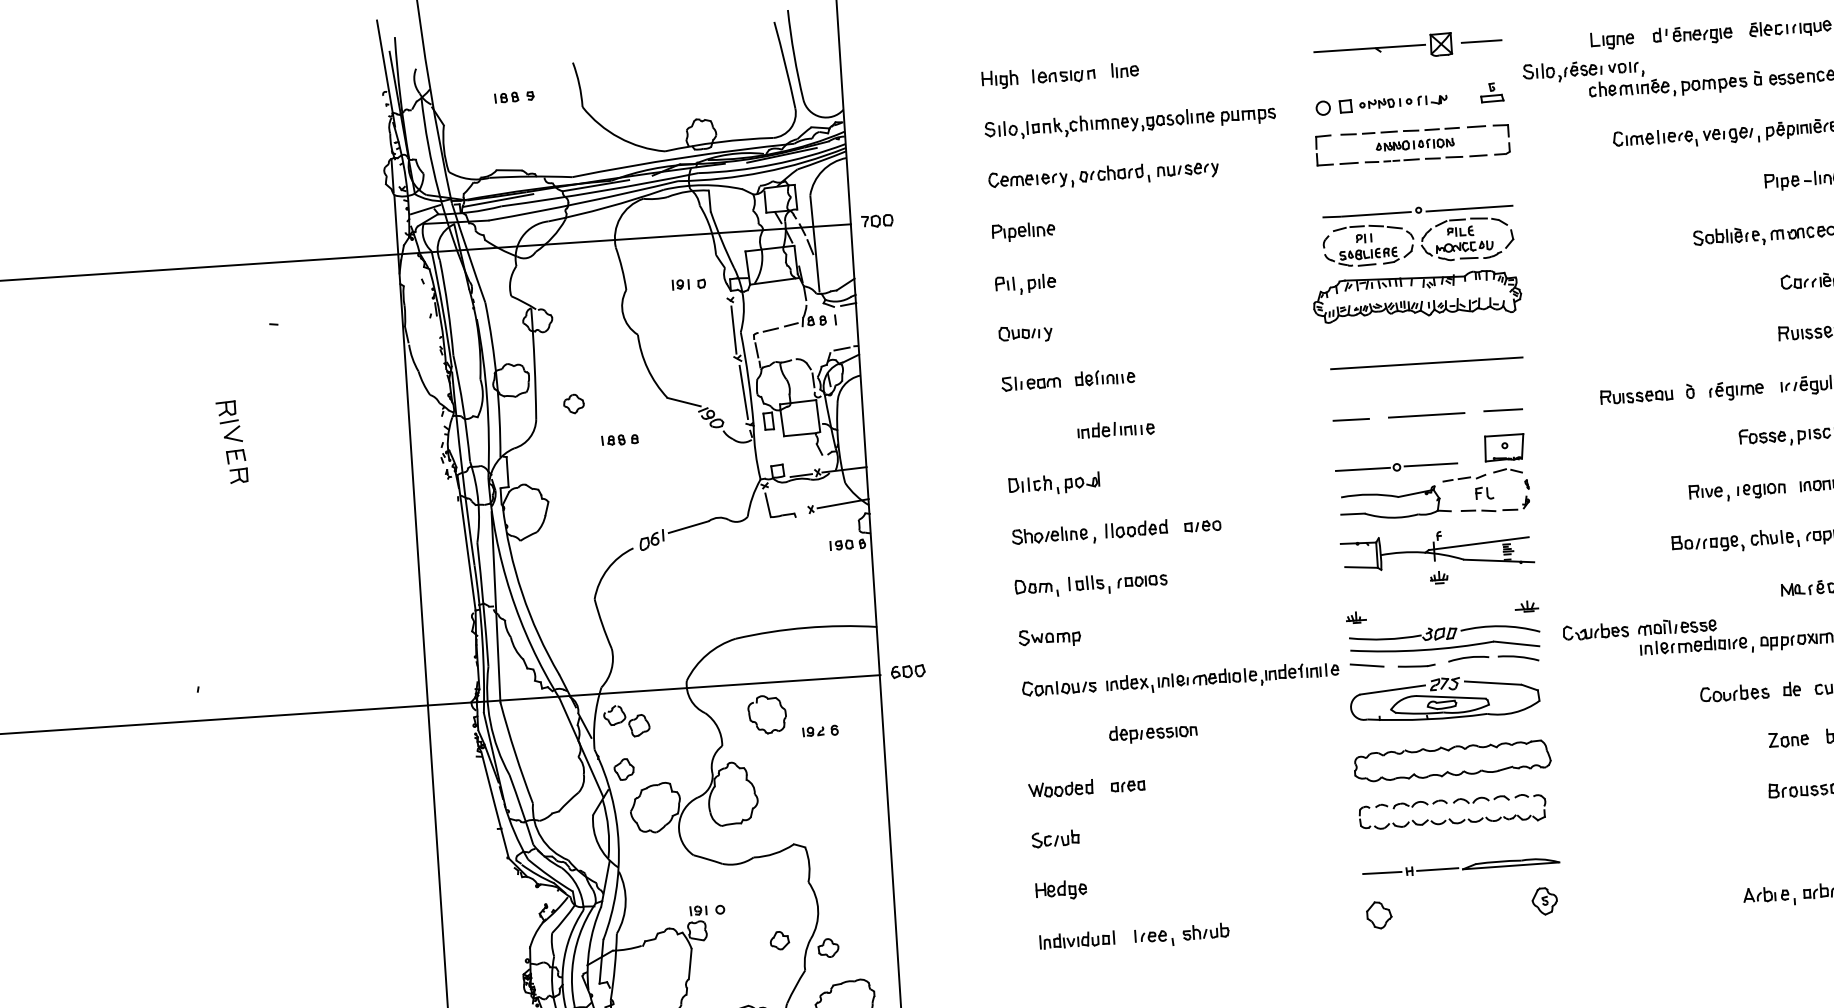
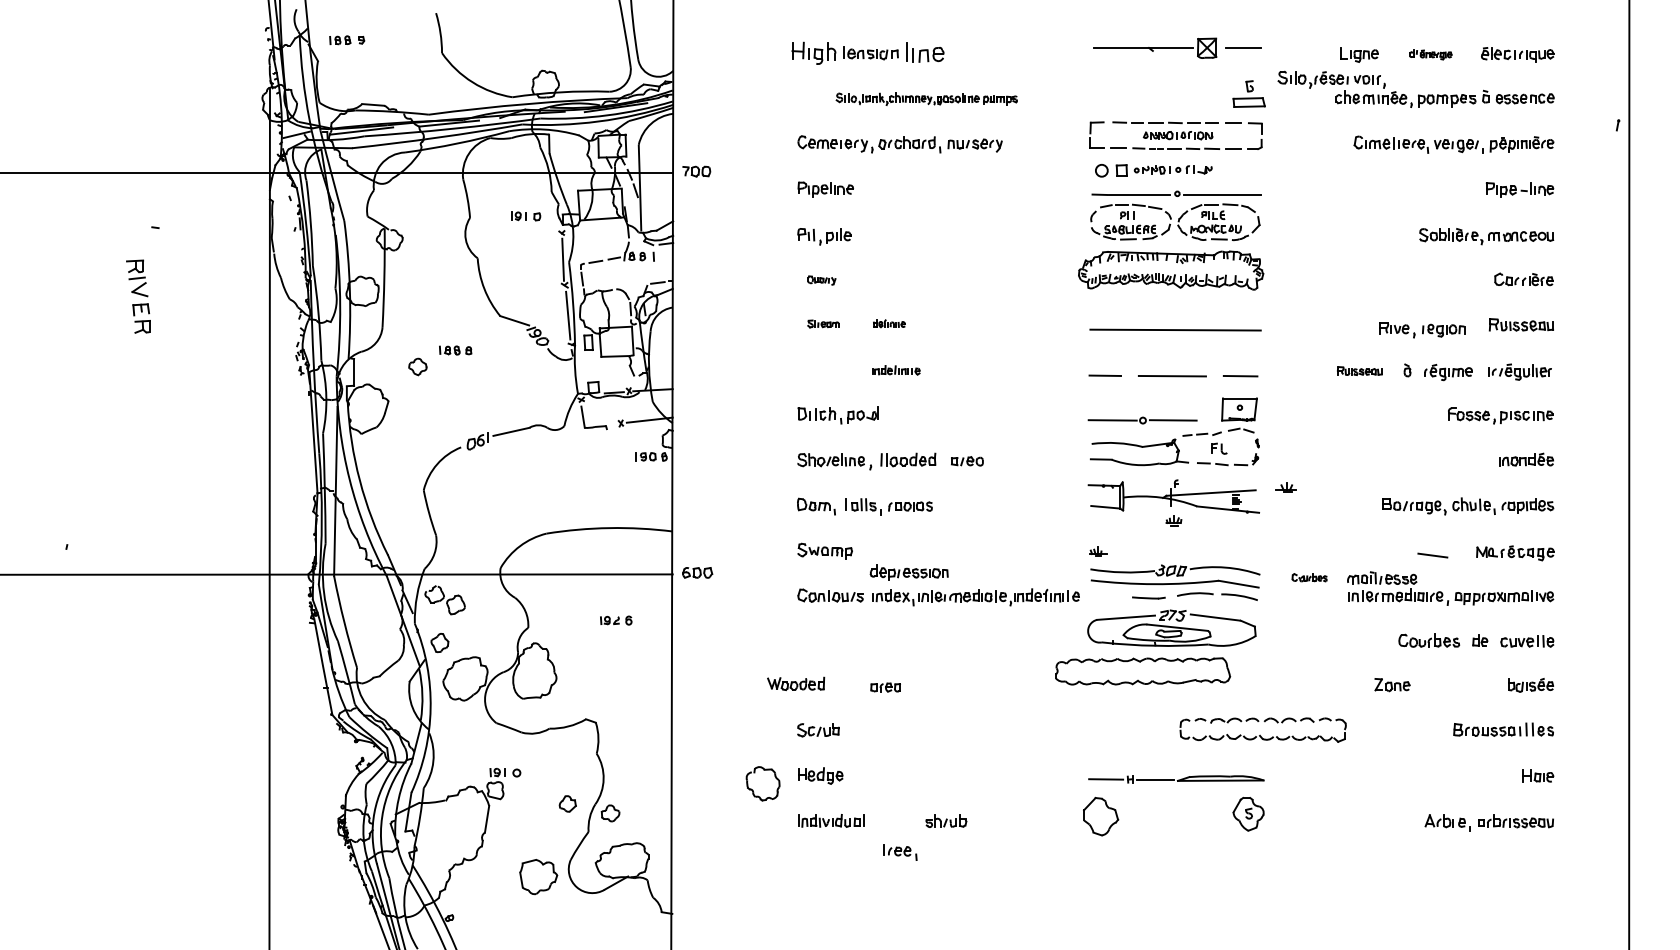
part: (1692, 34) -> (1430, 54), size x0.6
part: (1125, 69) -> (925, 51), size x1.6
part: (999, 79) -> (813, 53), size x1.4
part: (1492, 92) -> (1249, 93), size x1.6
part: (514, 97) -> (347, 40), moved
part: (1381, 104) -> (1153, 170), moved
part: (1129, 123) -> (926, 99), size x0.7
part: (1025, 334) -> (821, 280), size x0.6
part: (1105, 377) -> (889, 323), size x0.6
part: (1031, 382) -> (823, 323), size x0.6
part: (1636, 394) -> (1359, 370), size x0.7
part: (573, 403) -> (417, 366), moved
part: (1116, 429) -> (896, 370), size x0.7
part: (232, 442) -> (138, 296), moved
part: (1737, 492) -> (1422, 330), moved
part: (1526, 606) -> (1285, 487), moved
part: (1595, 631) -> (1309, 577), size x0.6
line: (1366, 665) -> (1432, 555), moved
part: (757, 722) -> (753, 790), moved
part: (1152, 732) -> (908, 572), moved
part: (1788, 740) -> (1392, 685), moved
part: (1453, 761) -> (1143, 671), moved
part: (1061, 788) -> (796, 683), moved
part: (1451, 812) -> (1262, 729), moved
part: (1544, 900) -> (1248, 813), size x1.4
part: (1378, 915) -> (1100, 816), size x1.6
part: (1154, 937) -> (900, 852), moved

